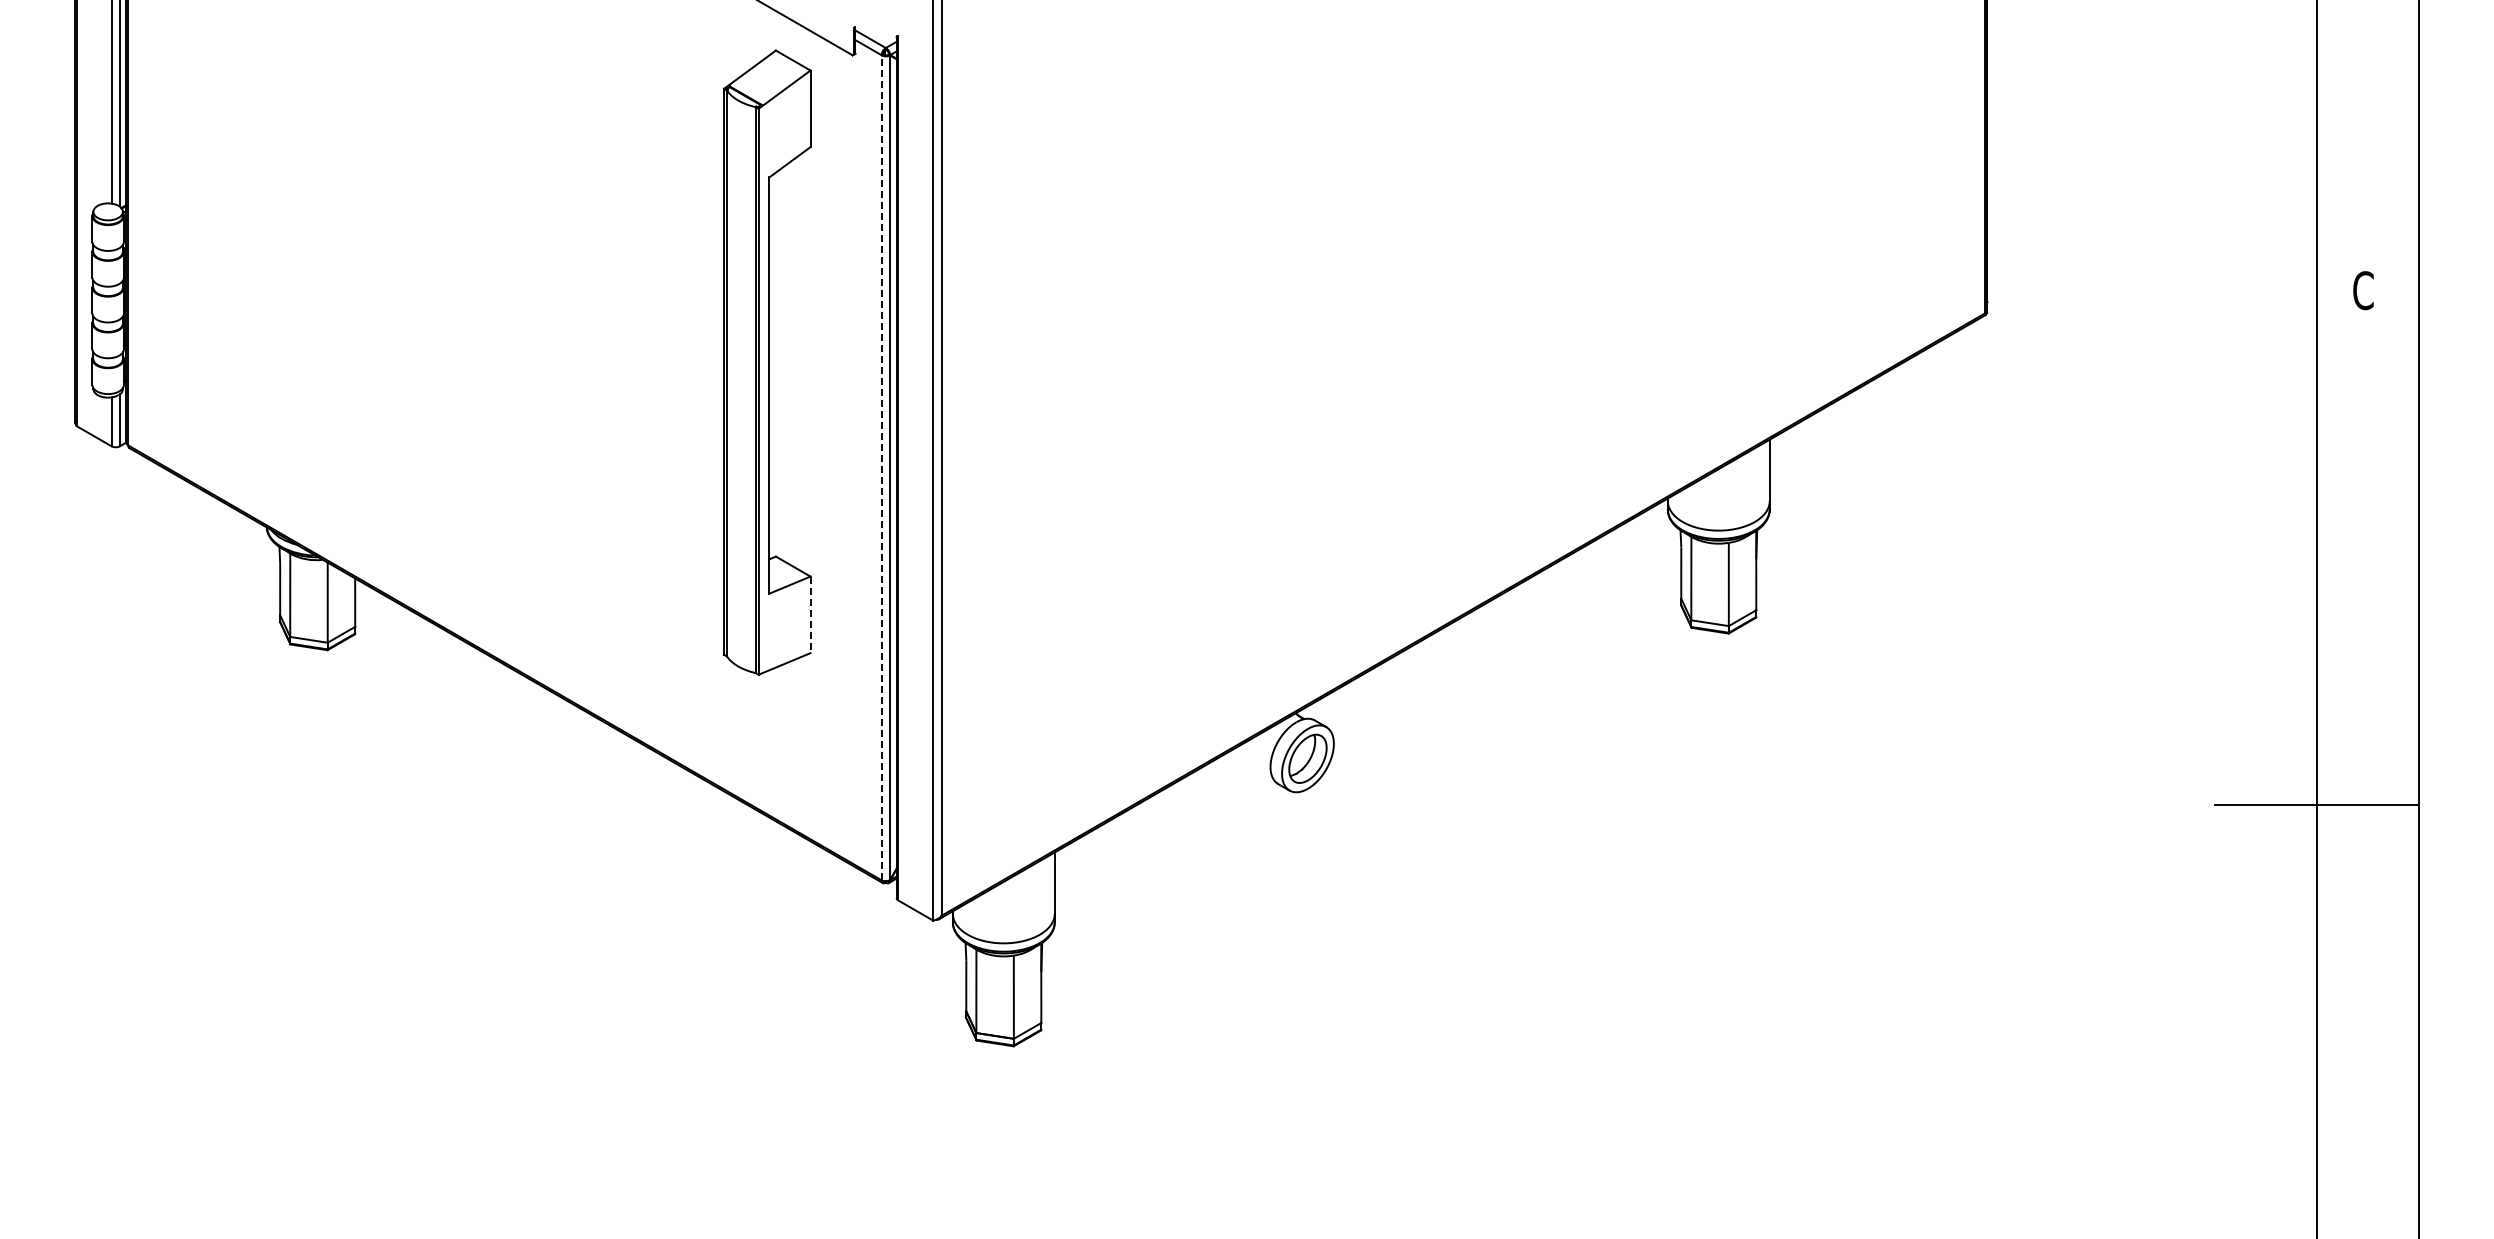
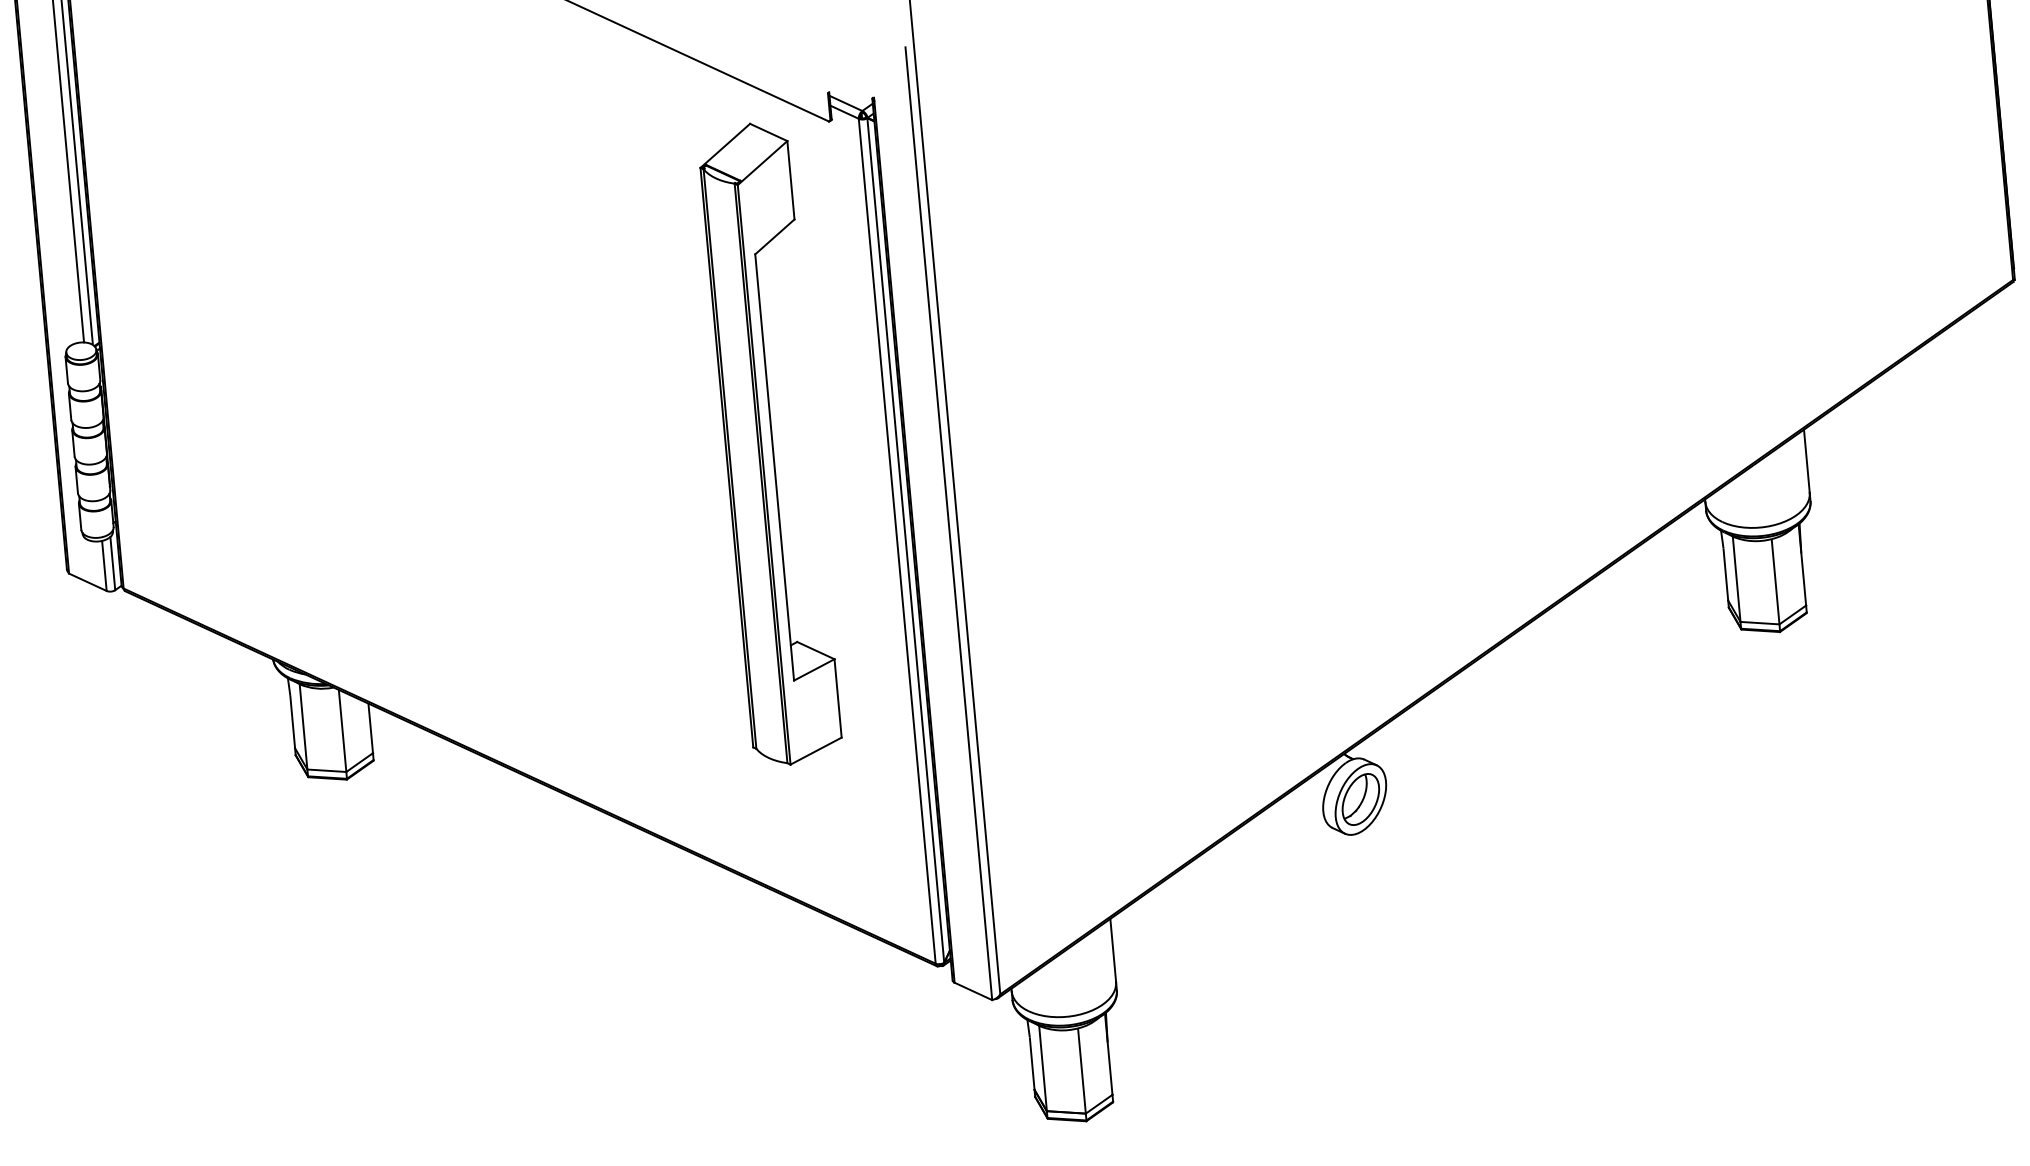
line: (881, 467) -> (897, 540), dashed -> solid
line: (810, 615) -> (838, 699), dashed -> solid

